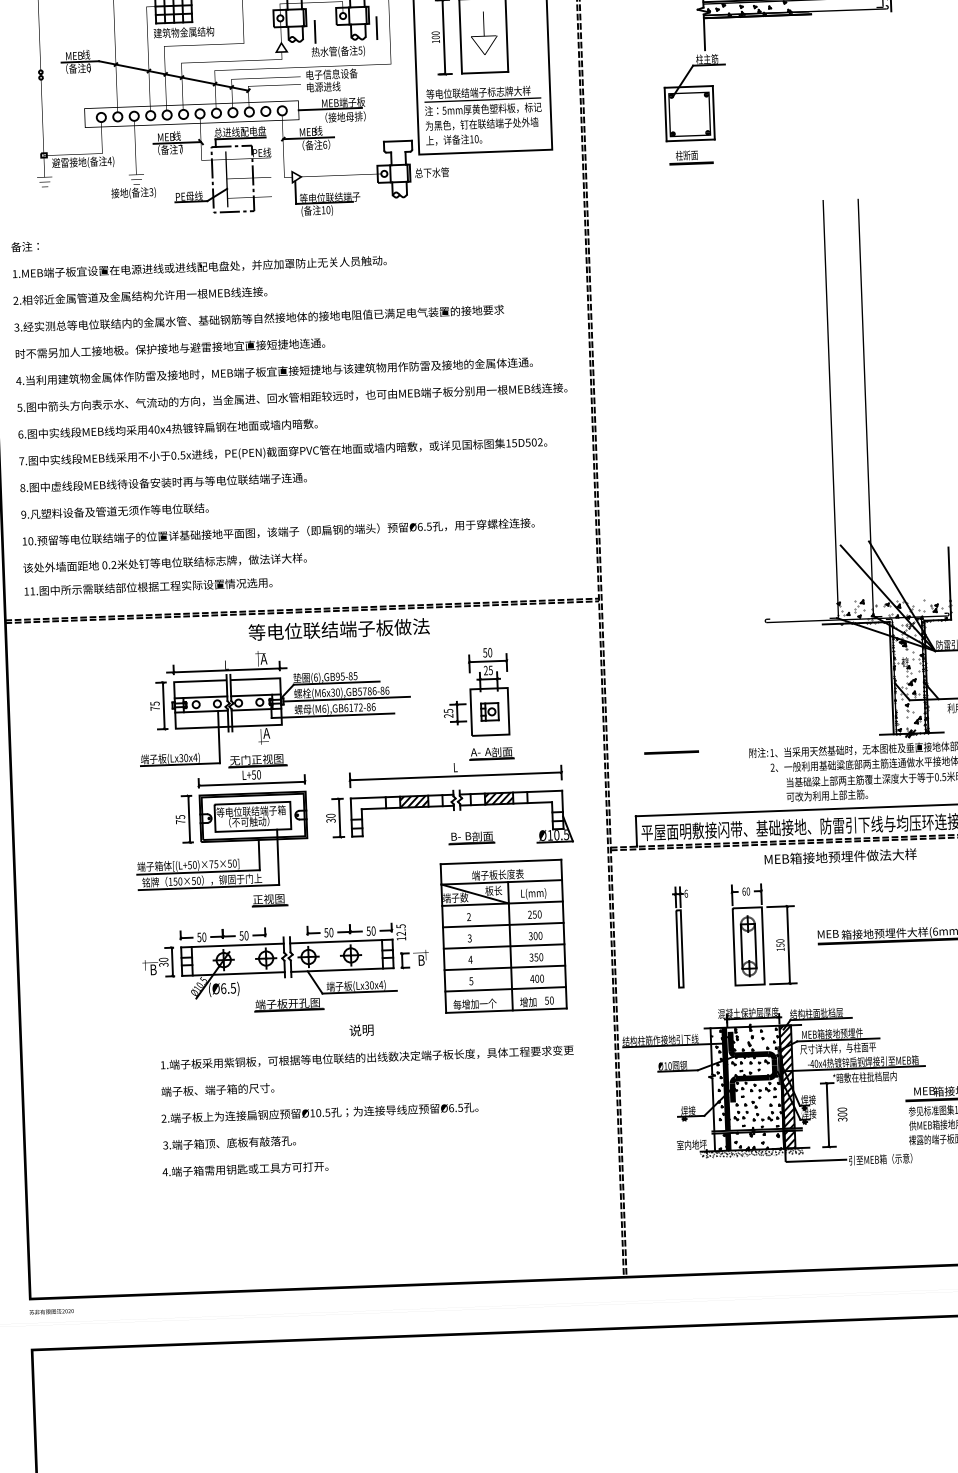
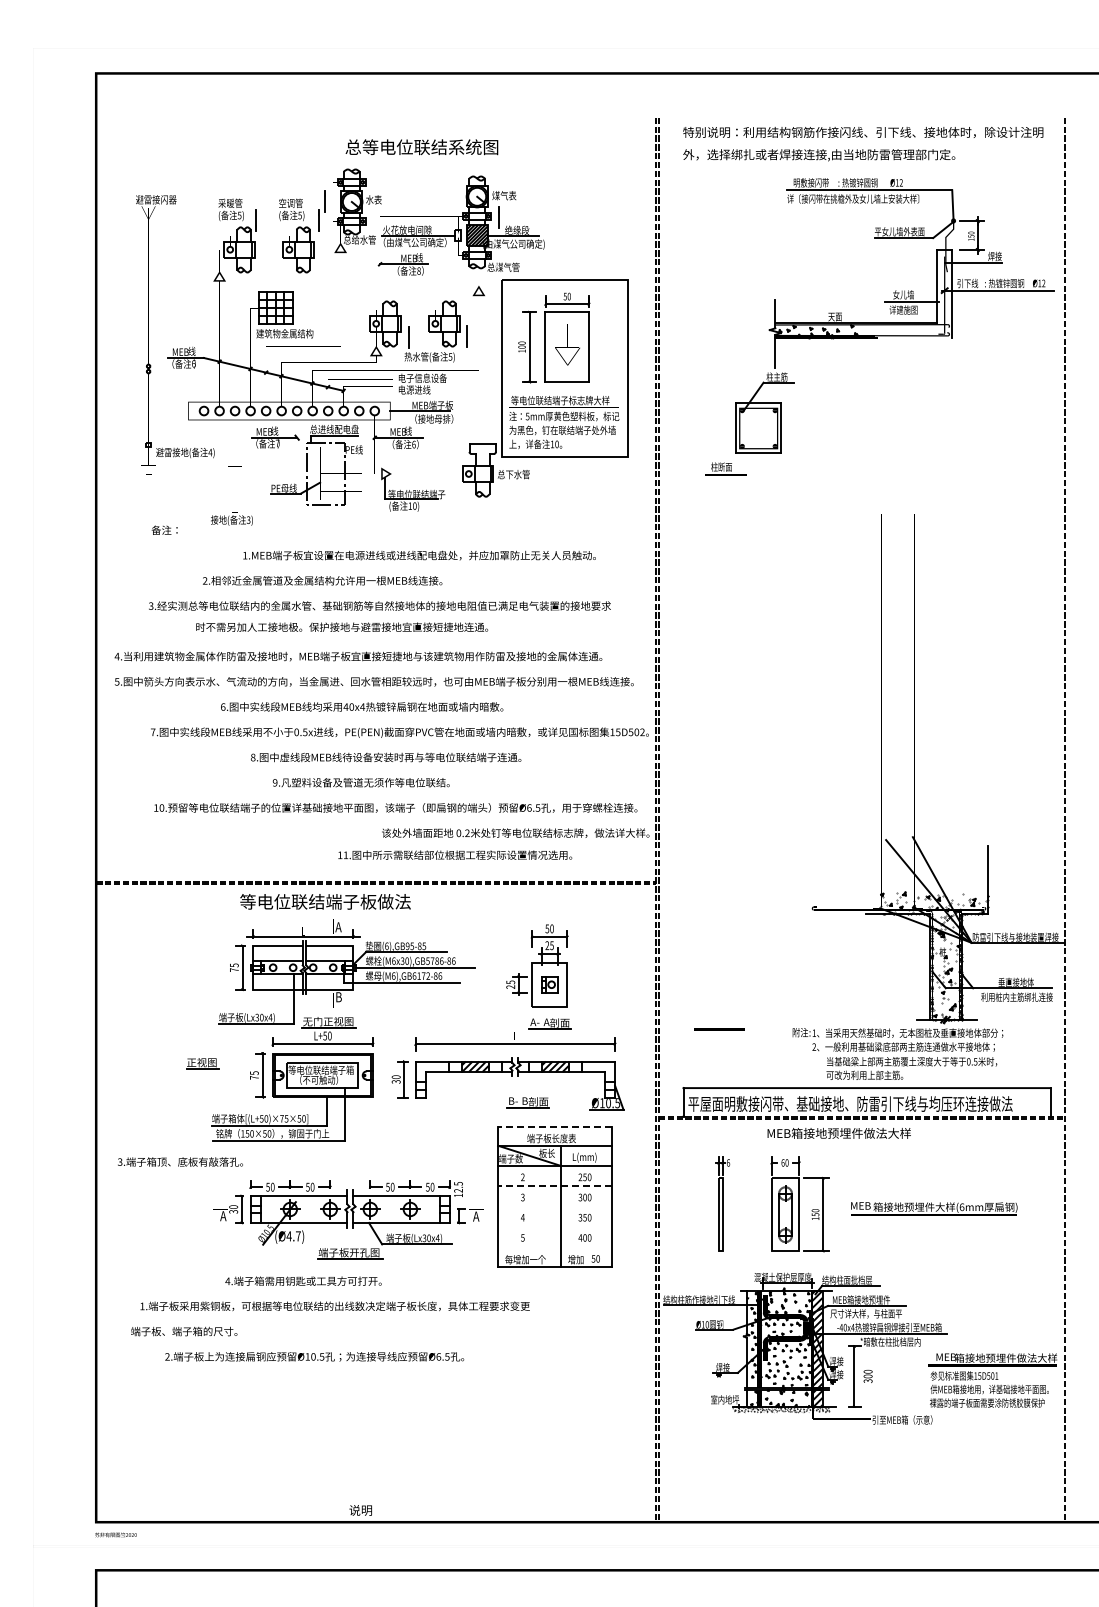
text: (691, 156) -> (725, 468), moved
text: (133, 191) -> (231, 518), moved
text: (24, 245) -> (164, 529), moved
text: (199, 267) -> (419, 555), moved
text: (140, 295) -> (322, 580), moved
text: (258, 318) -> (379, 605), moved
text: (170, 347) -> (342, 626), moved
text: (168, 428) -> (362, 706), moved
text: (282, 451) -> (399, 732), moved
text: (164, 482) -> (386, 757), moved
text: (114, 511) -> (360, 782), moved
text: (278, 531) -> (395, 807), moved
text: (164, 562) -> (515, 832), moved
text: (148, 586) -> (455, 854), moved
text: (339, 629) -> (325, 901), moved
text: (266, 733) -> (338, 997), A -> B
text: (839, 856) -> (838, 1133), moved
line: (500, 861) -> (554, 1126), solid -> dashed
part: (269, 900) -> (202, 1063), moved
line: (502, 925) -> (554, 1186), solid -> dashed
line: (503, 946) -> (554, 1206), removed
text: (421, 960) -> (476, 1216), B -> A
line: (504, 967) -> (554, 1226), removed
text: (153, 970) -> (223, 1216), B -> A
text: (228, 988) -> (293, 1236), (Ø6.5) -> (Ø4.7)
line: (505, 989) -> (554, 1246), removed
text: (361, 1030) -> (360, 1510), moved
text: (366, 1057) -> (334, 1306), moved
text: (218, 1089) -> (184, 1331), moved
text: (319, 1112) -> (314, 1356), moved
text: (229, 1142) -> (180, 1161), moved
text: (245, 1168) -> (303, 1280), moved

